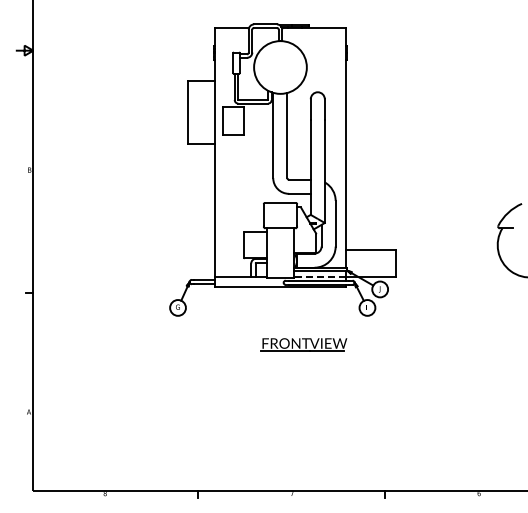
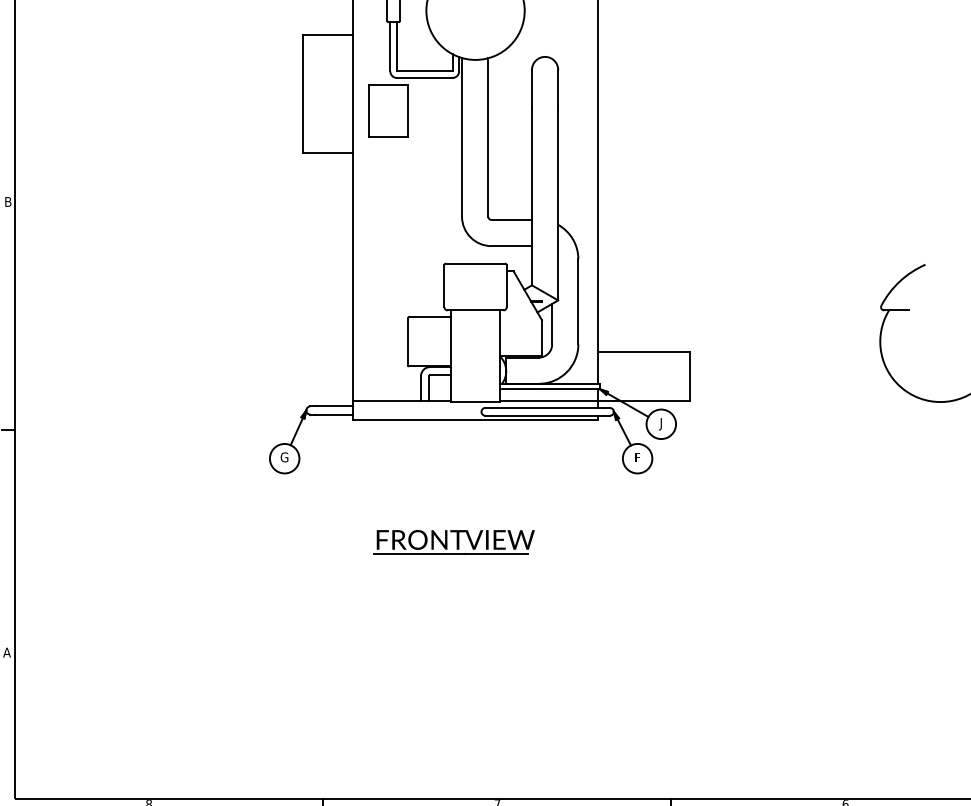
line: (319, 276) -> (548, 400), dashed -> solid
part: (303, 344) -> (453, 541), moved

